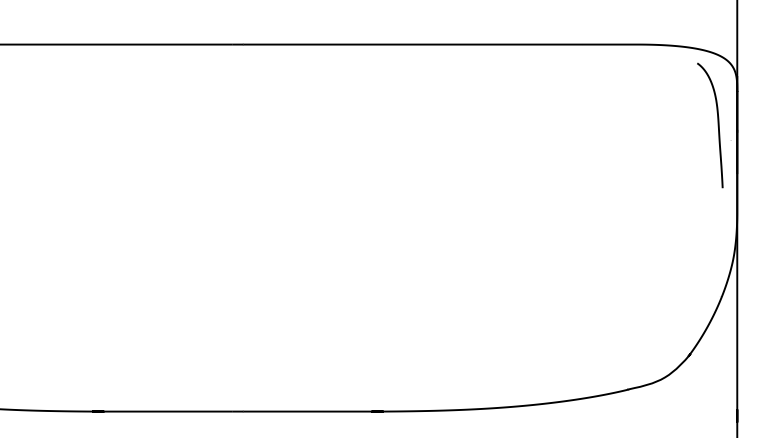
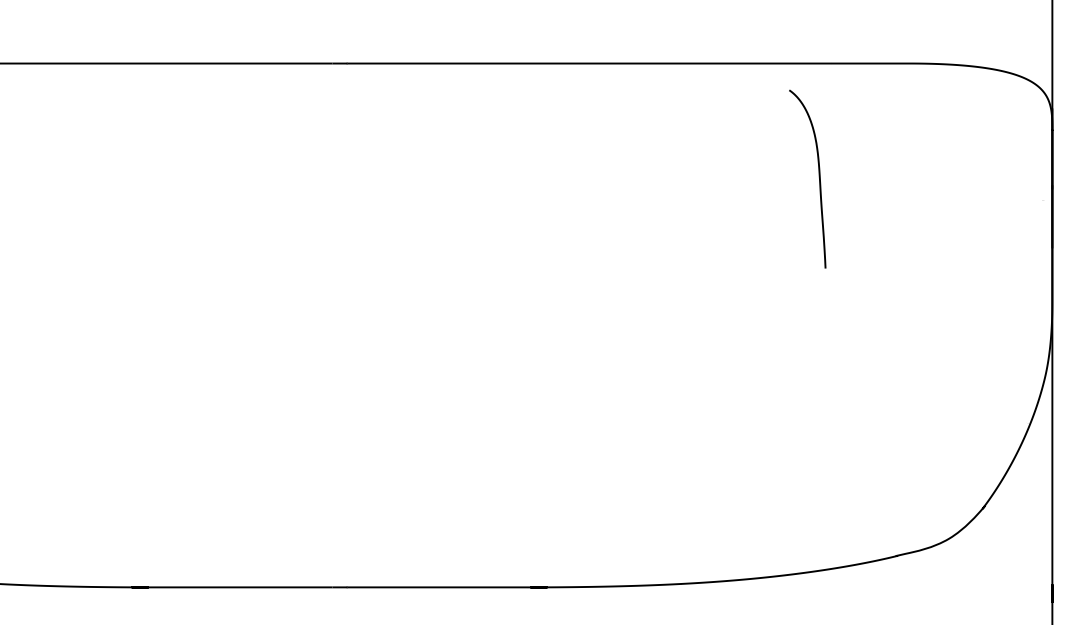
part: (717, 123) -> (818, 176), moved

